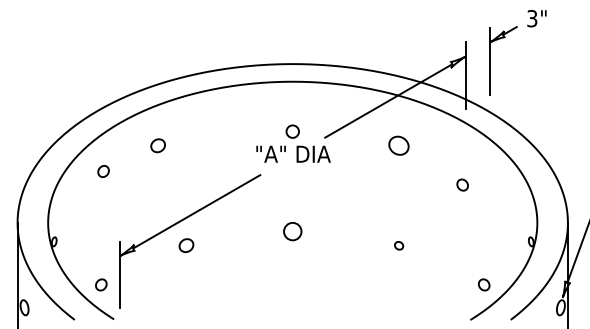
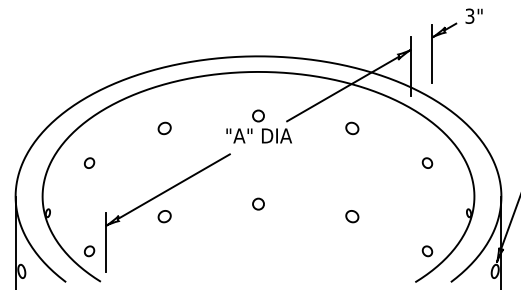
part: (157, 145) -> (164, 128), moved
part: (399, 145) -> (352, 128), size x0.71
part: (103, 170) -> (89, 162), moved
part: (462, 184) -> (427, 162), moved
circle: (292, 230) -> (258, 203), size x0.71
part: (399, 245) -> (352, 216), size x1.67

